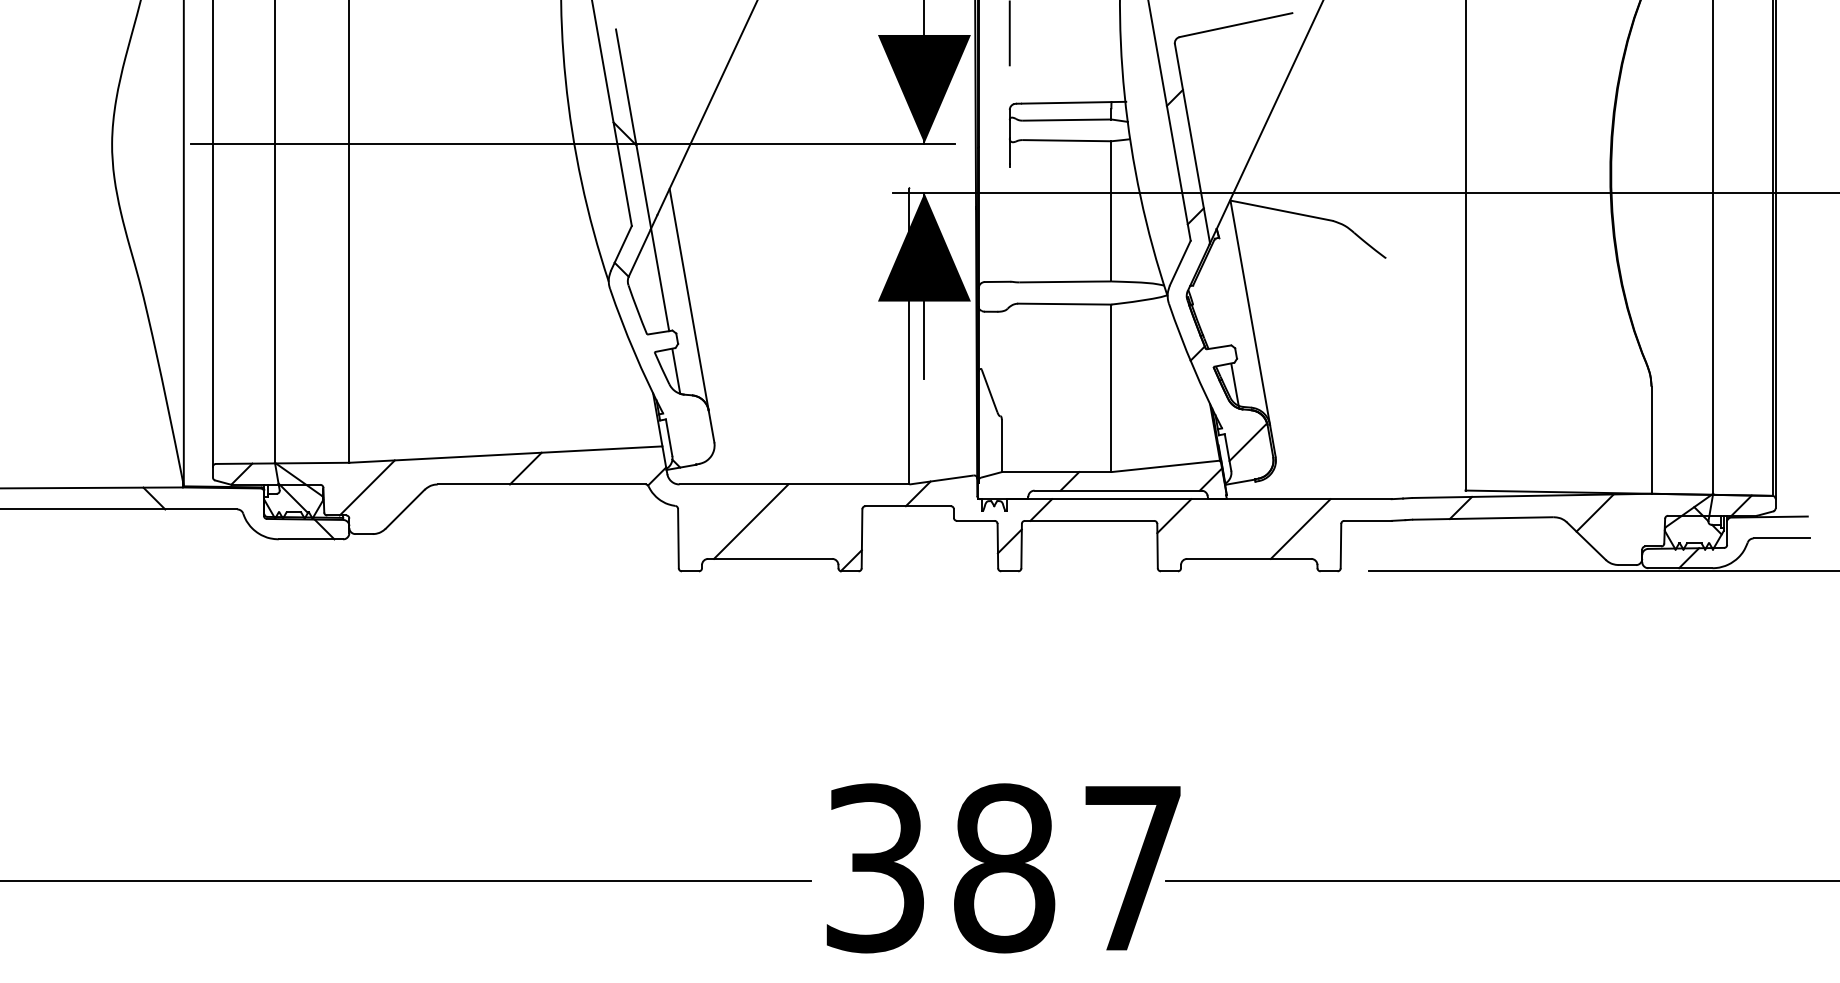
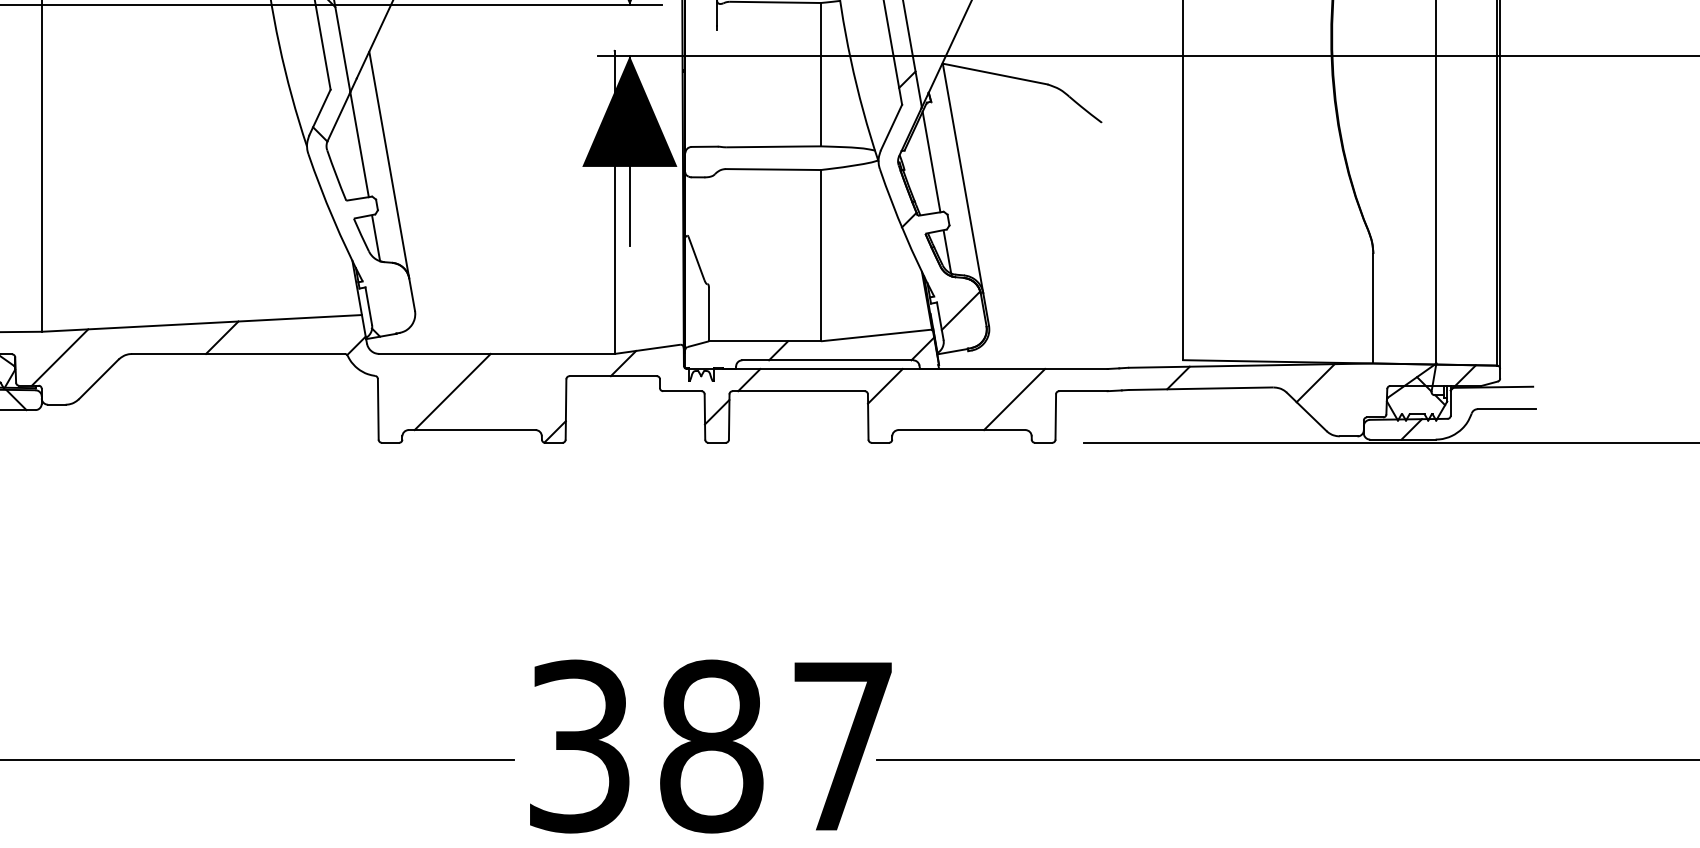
line: (1219, 296) -> (931, 161), added

